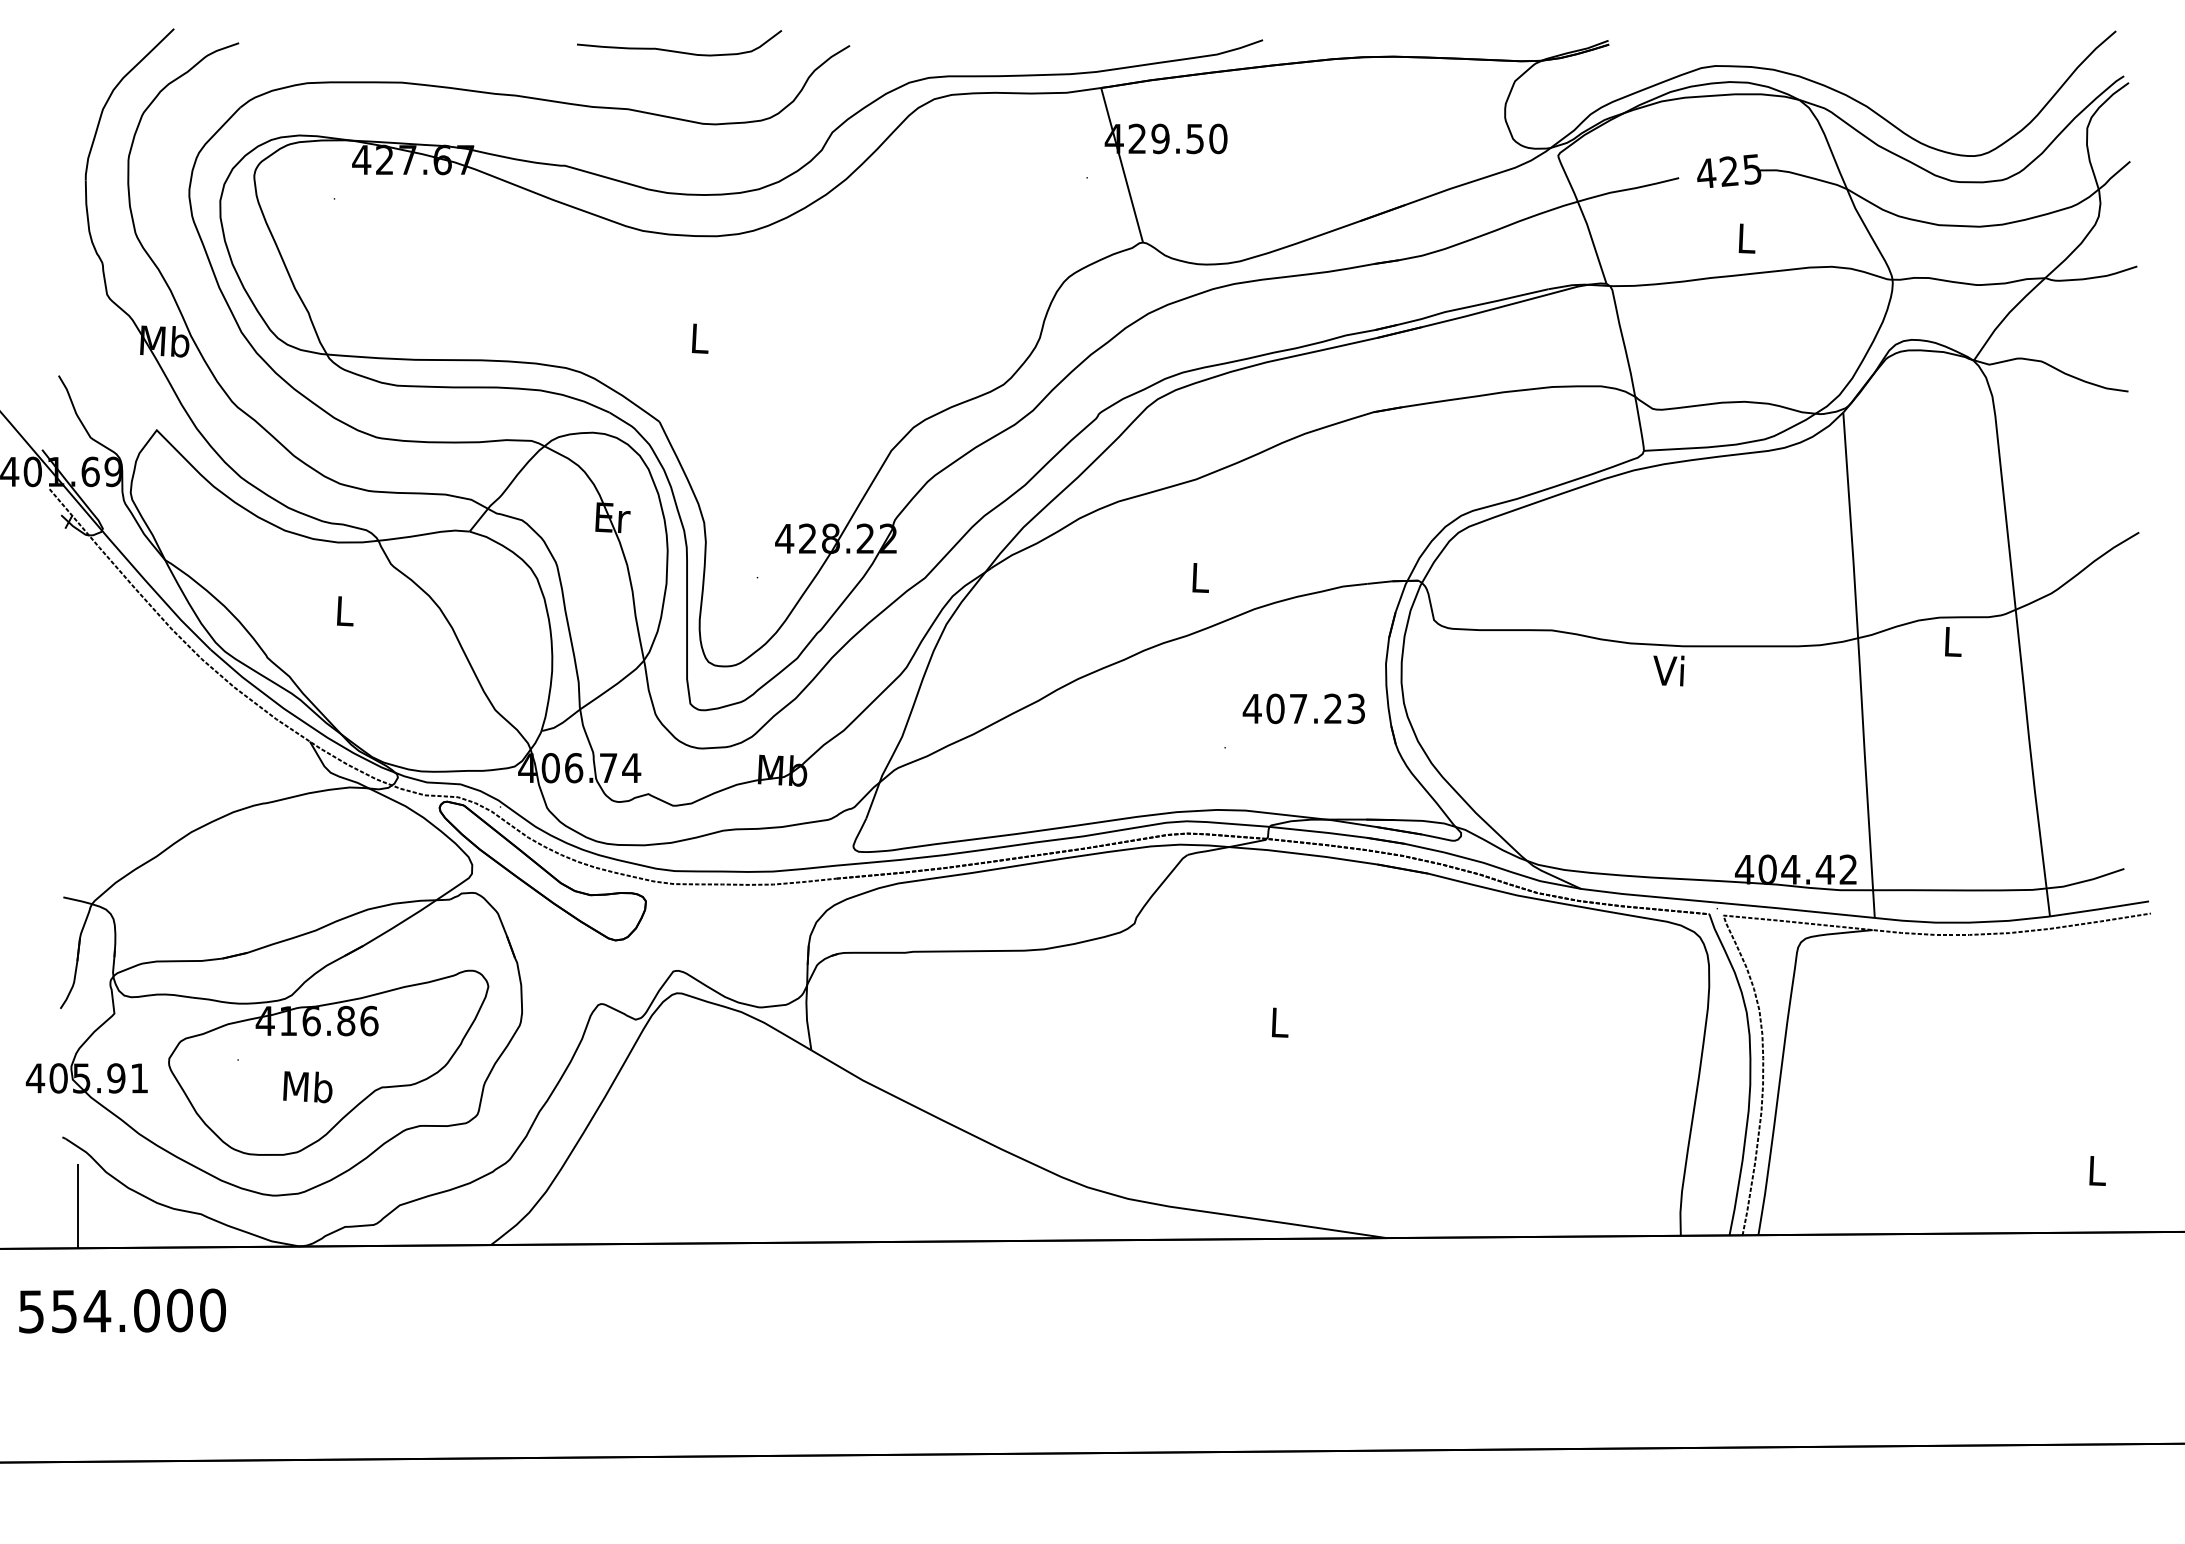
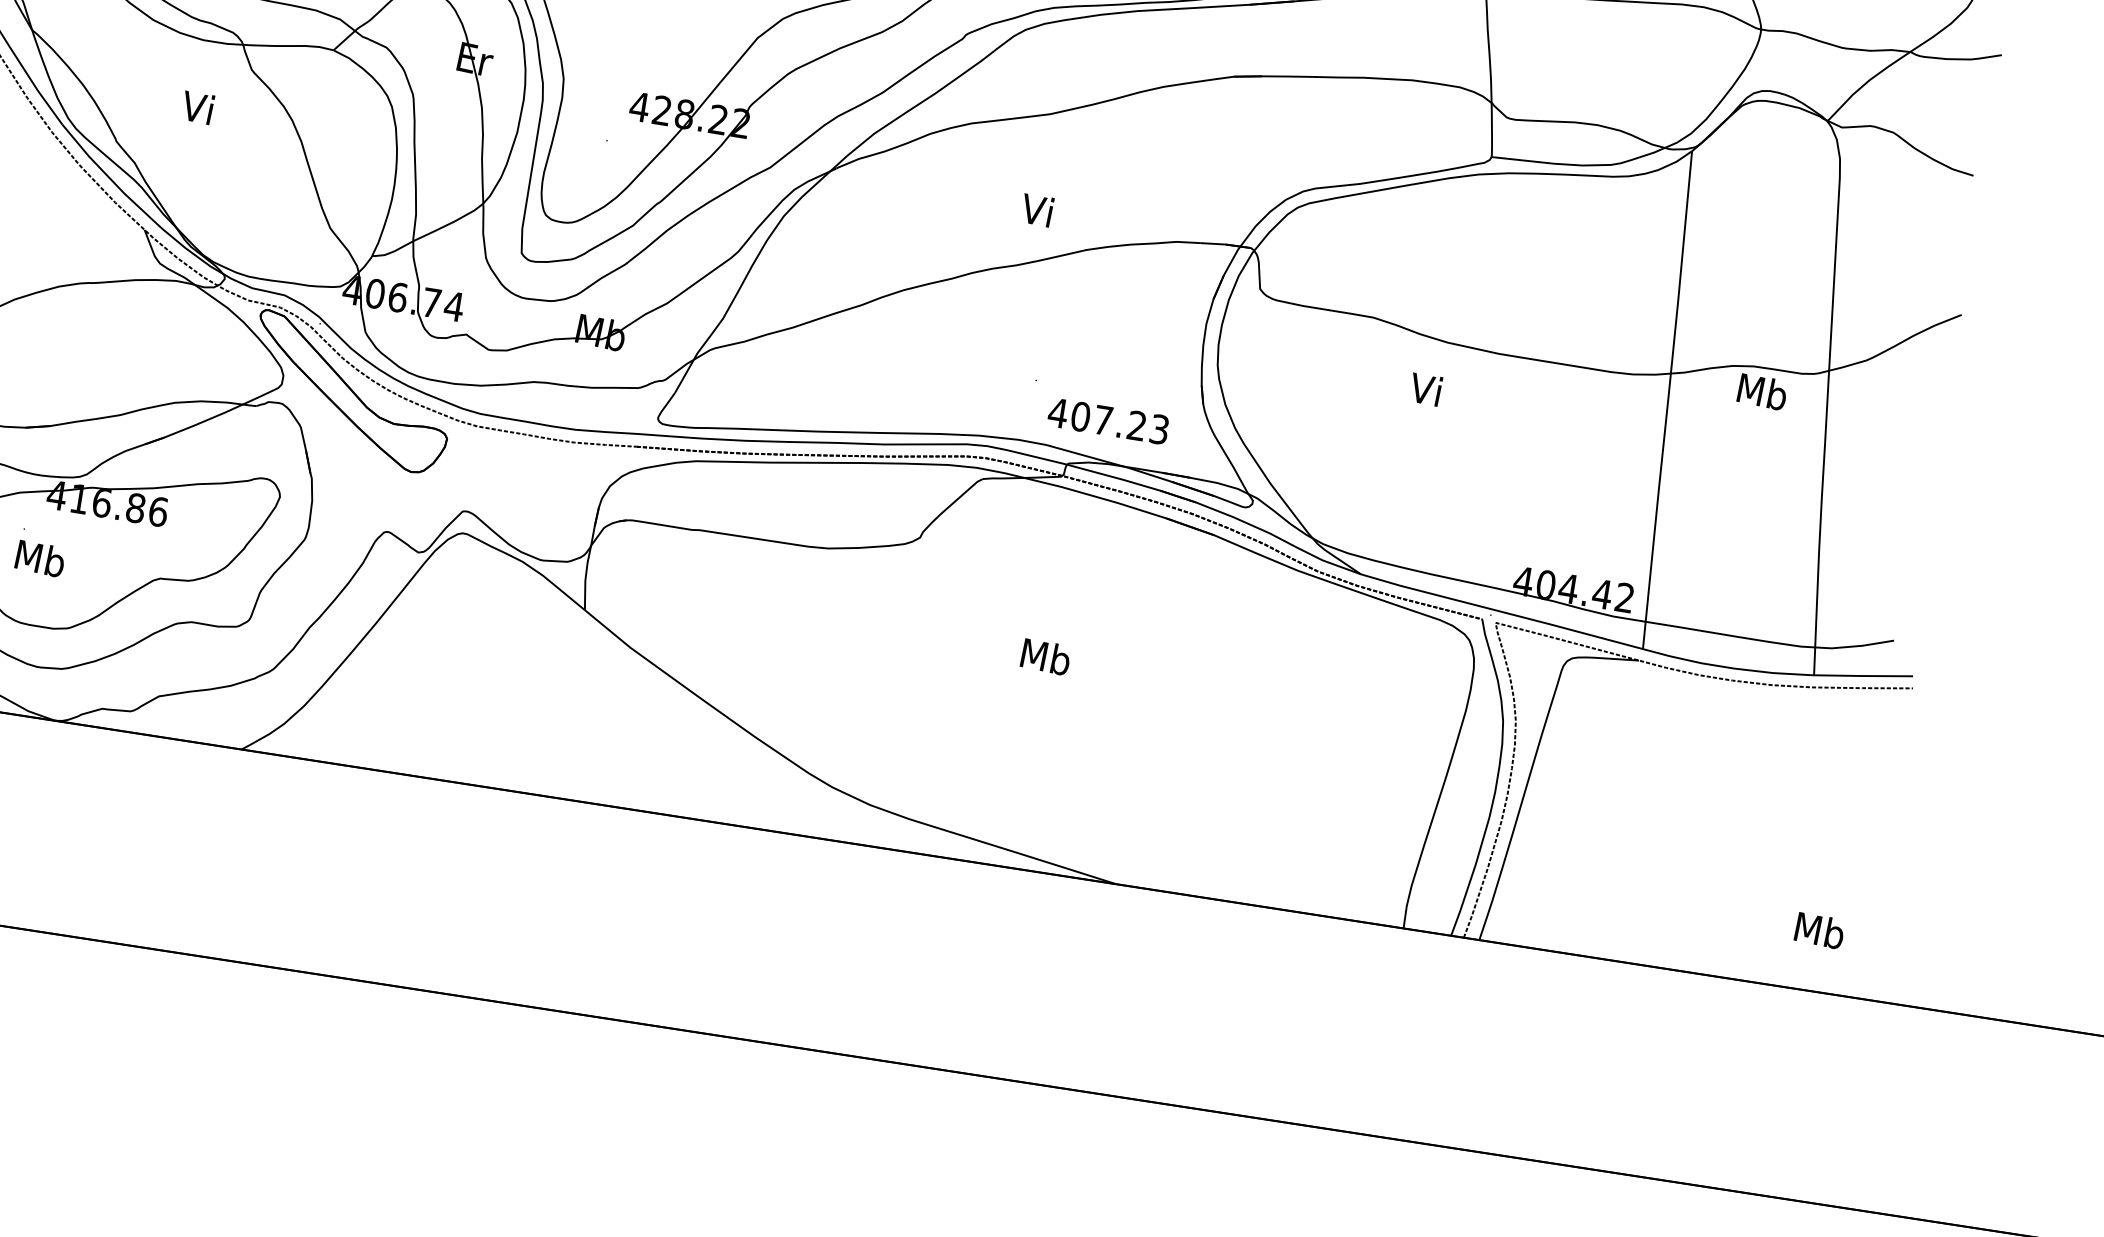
text: (1198, 577) -> (1037, 210), L -> Vi
text: (343, 610) -> (198, 107), L -> Vi
text: (1952, 641) -> (1762, 391), L -> Mb
text: (1668, 670) -> (1425, 389), moved
text: (1303, 708) -> (1108, 420), moved
text: (1278, 1022) -> (1044, 656), L -> Mb
text: (307, 1087) -> (39, 559), moved
text: (2096, 1170) -> (1819, 930), L -> Mb

